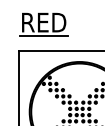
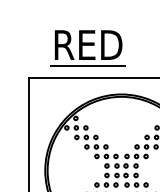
part: (43, 24) -> (87, 47), moved

